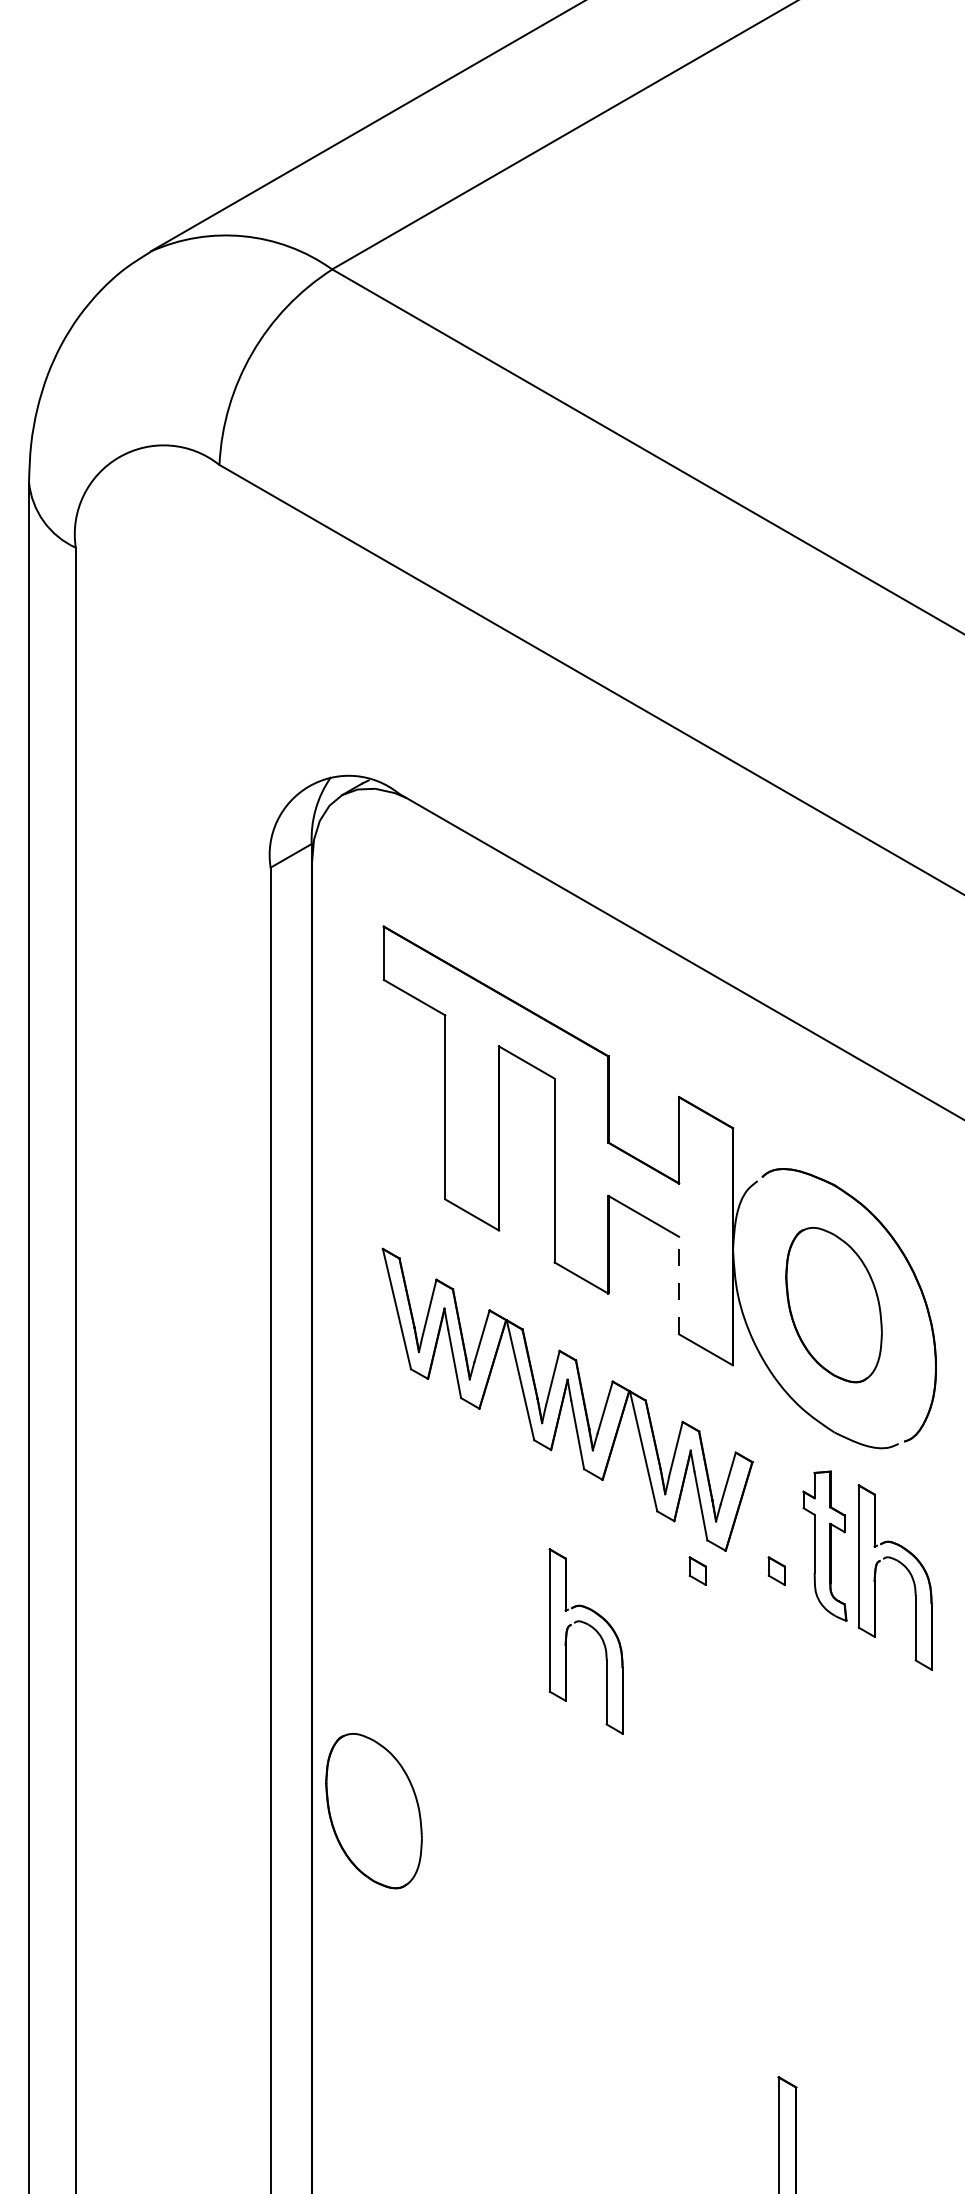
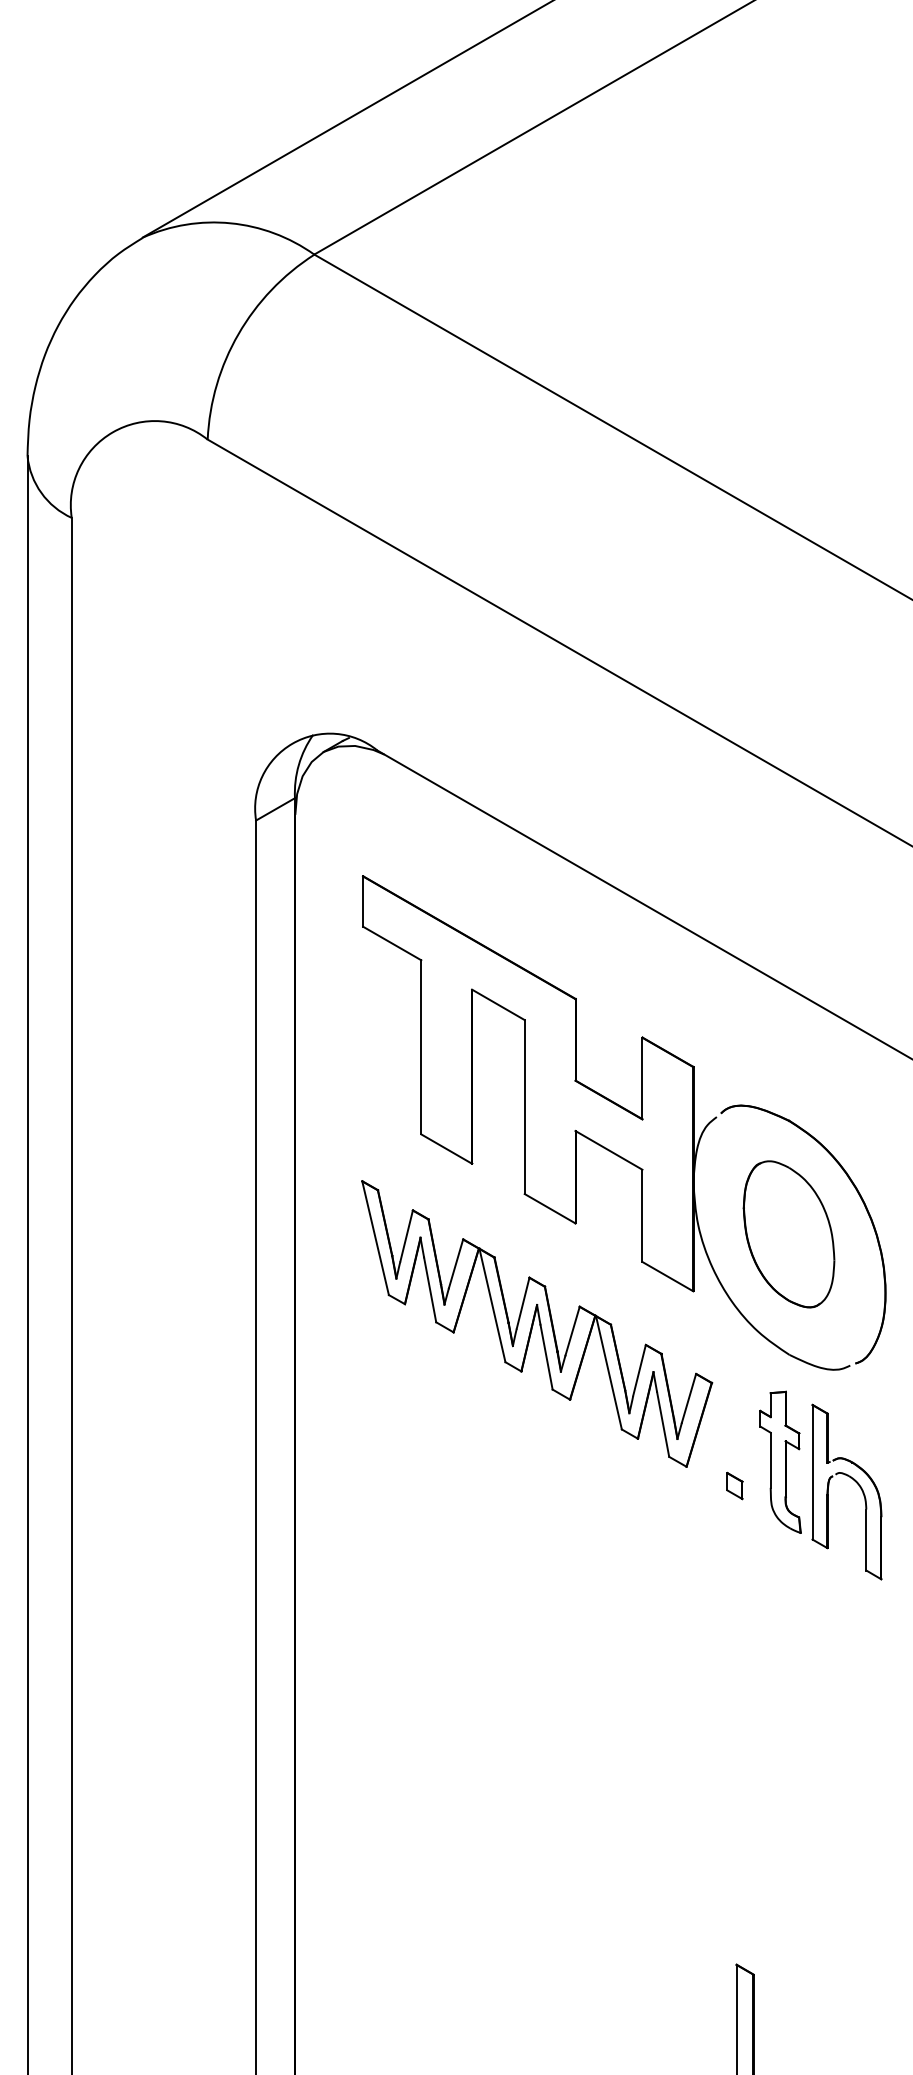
line: (679, 1285) -> (642, 1215), dashed -> solid
part: (697, 1570) -> (659, 1485), removed
part: (595, 1631) -> (563, 1543), removed
part: (373, 1811) -> (353, 1713), removed

